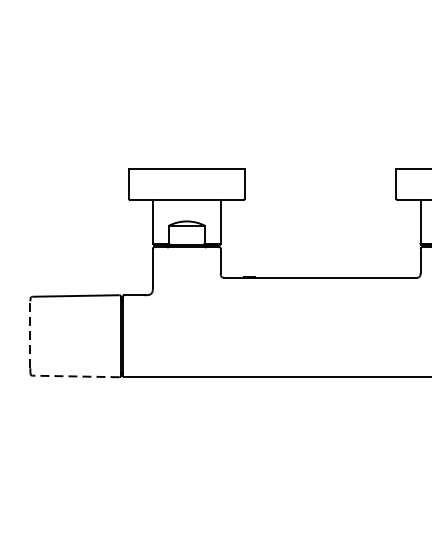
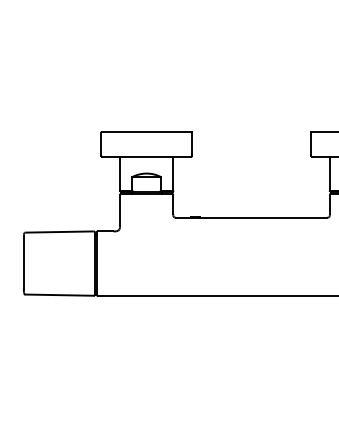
line: (29, 334) -> (23, 262), dashed -> solid
line: (75, 376) -> (59, 295), dashed -> solid

